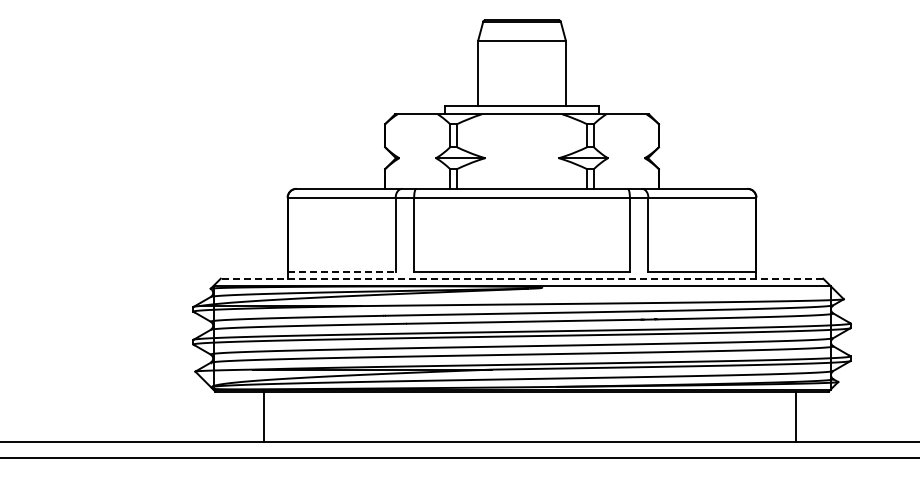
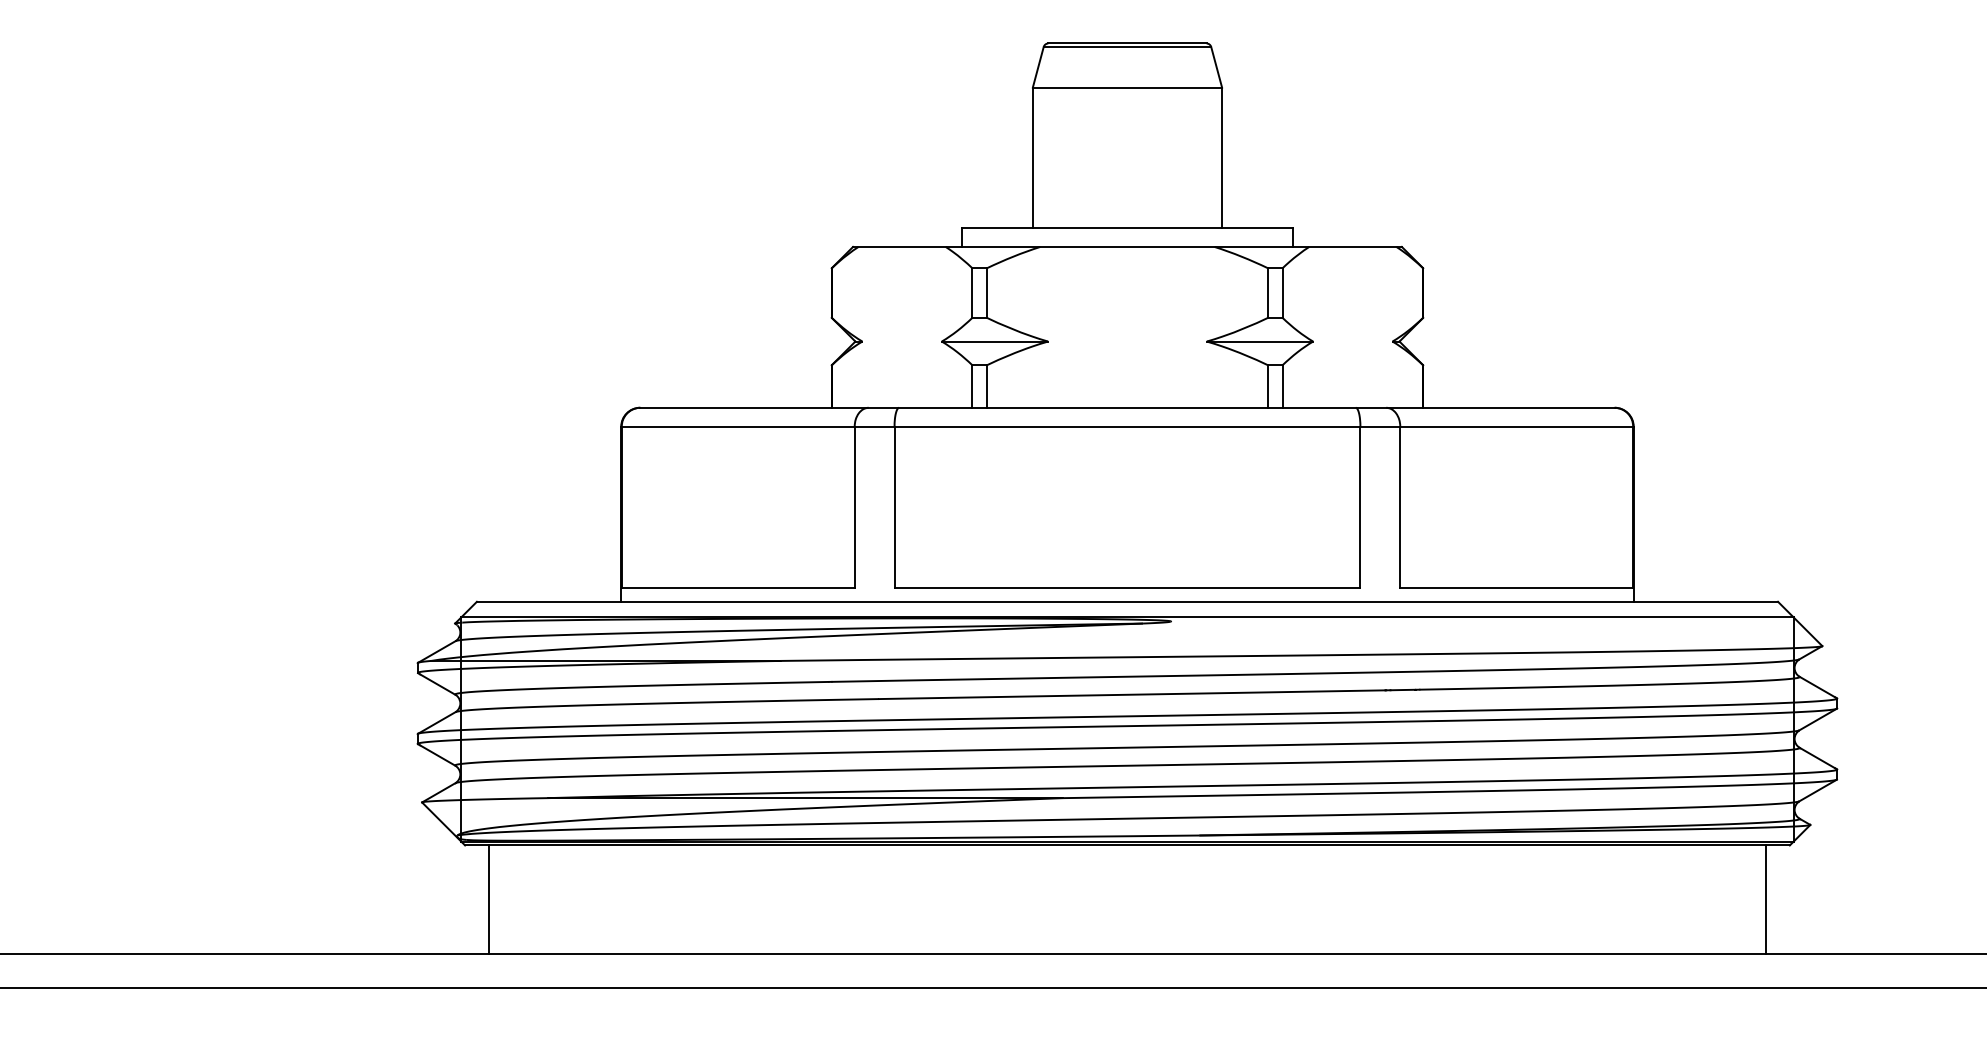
line: (341, 272) -> (737, 588), dashed -> solid
line: (521, 278) -> (1126, 601), dashed -> solid
line: (264, 416) -> (489, 899), moved
line: (795, 416) -> (1765, 899), moved

